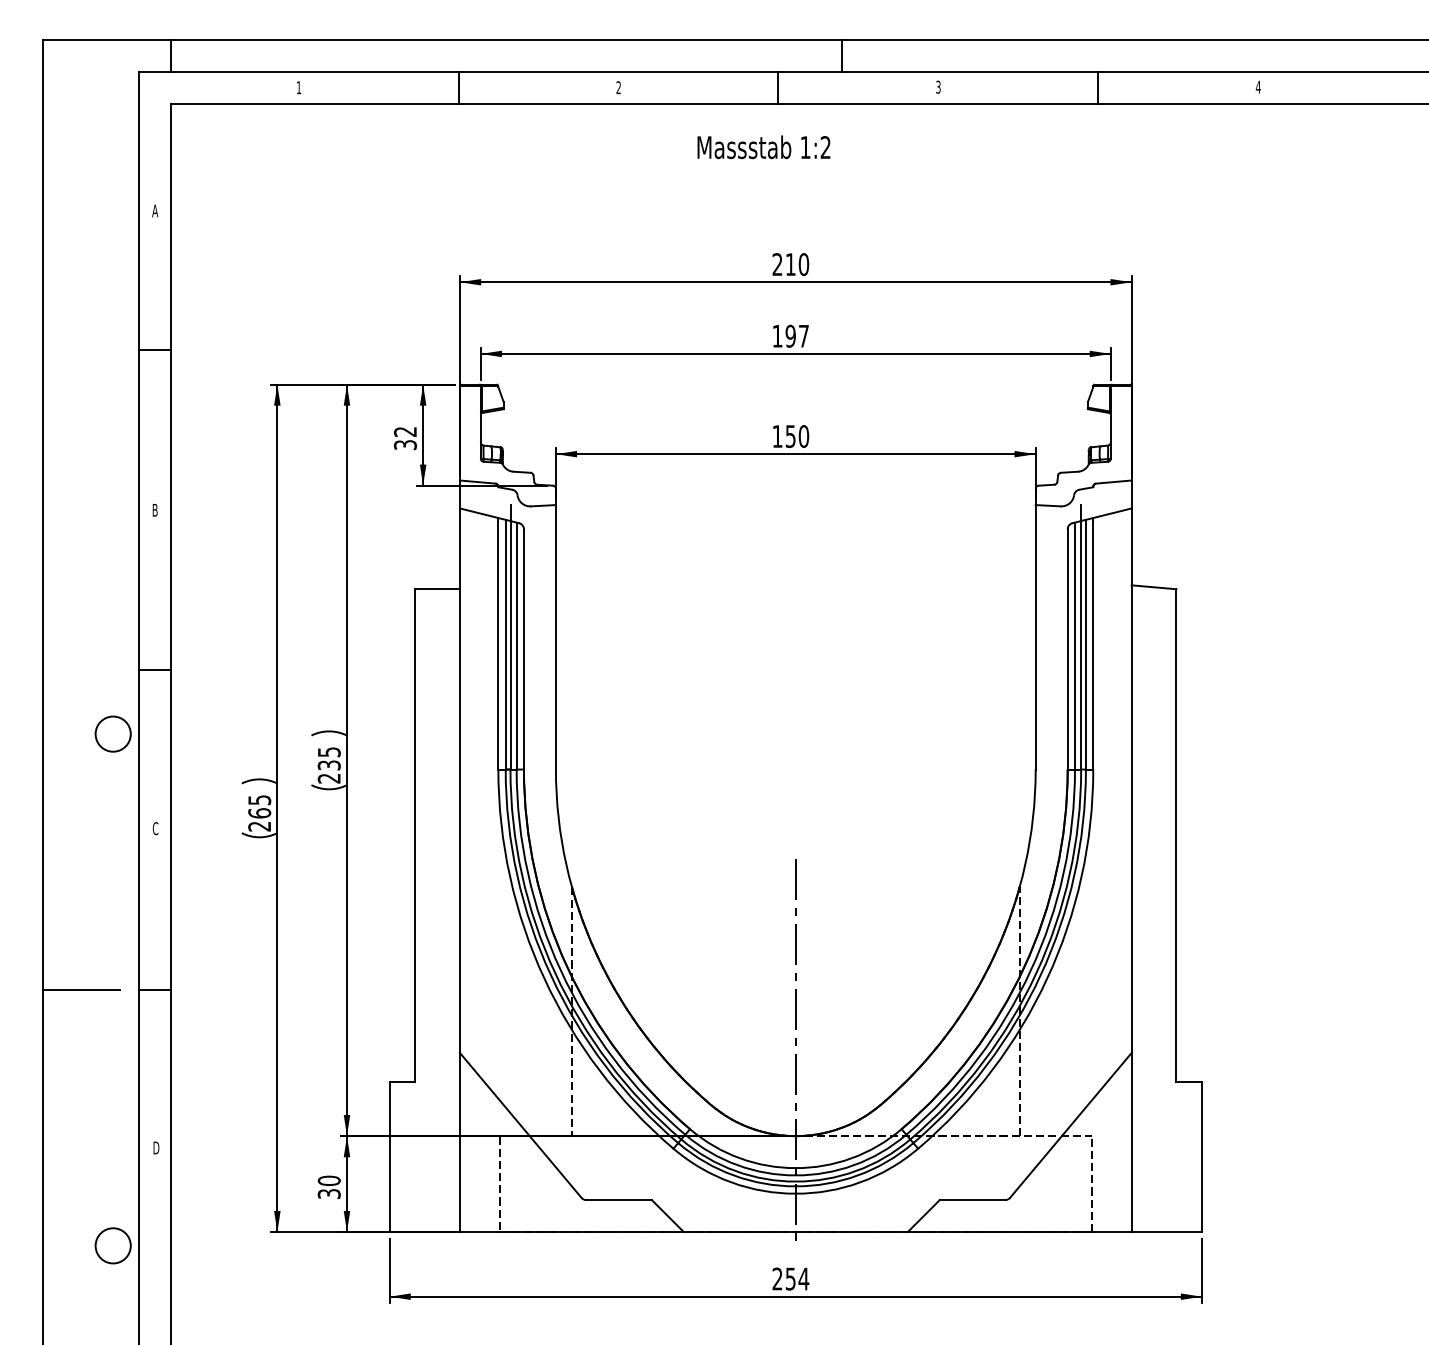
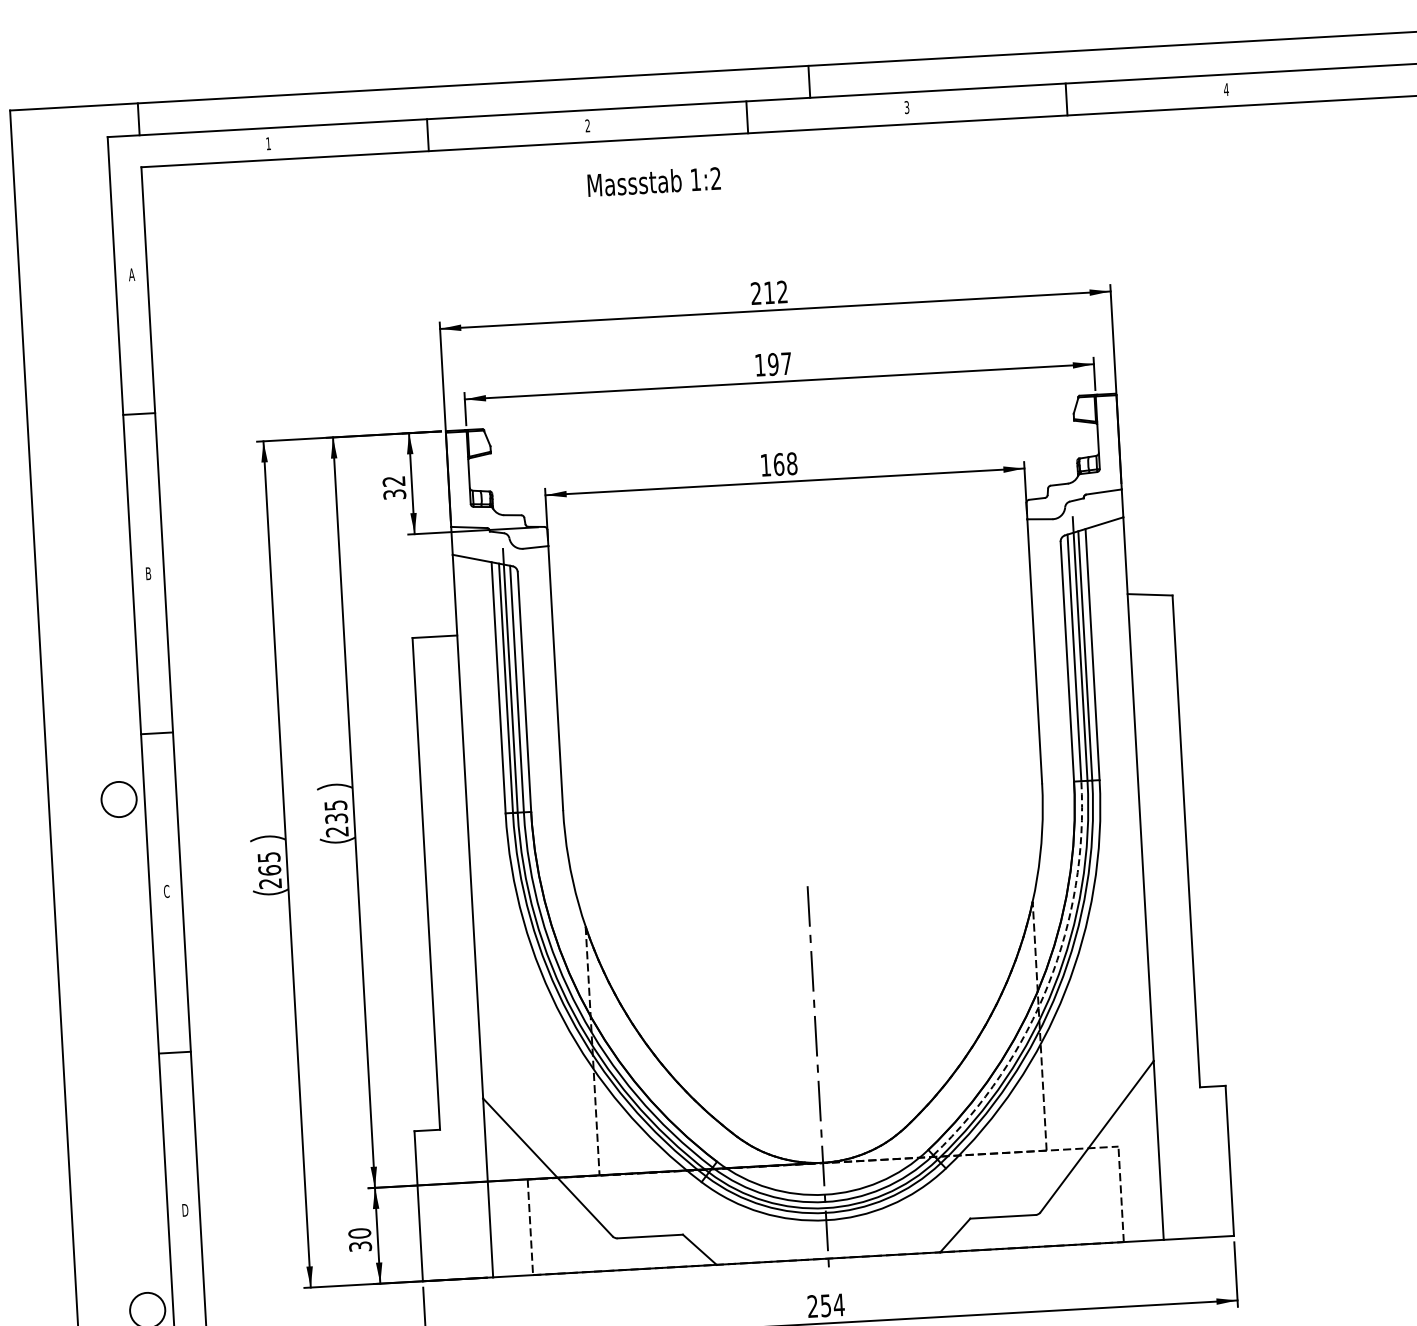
text: (763, 147) -> (653, 182), moved
text: (803, 264) -> (782, 292), 210 -> 212
text: (797, 436) -> (785, 464), 150 -> 168
arc: (1030, 970) -> (1048, 984), solid -> dashed
line: (80, 990) -> (100, 1057), removed

